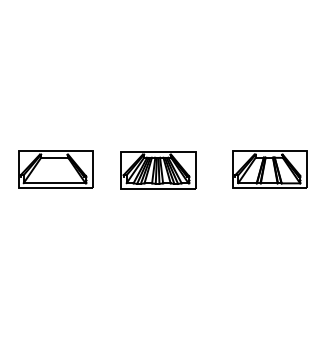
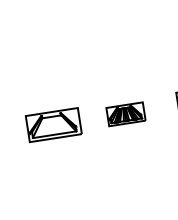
part: (158, 170) -> (125, 114), size x0.7

